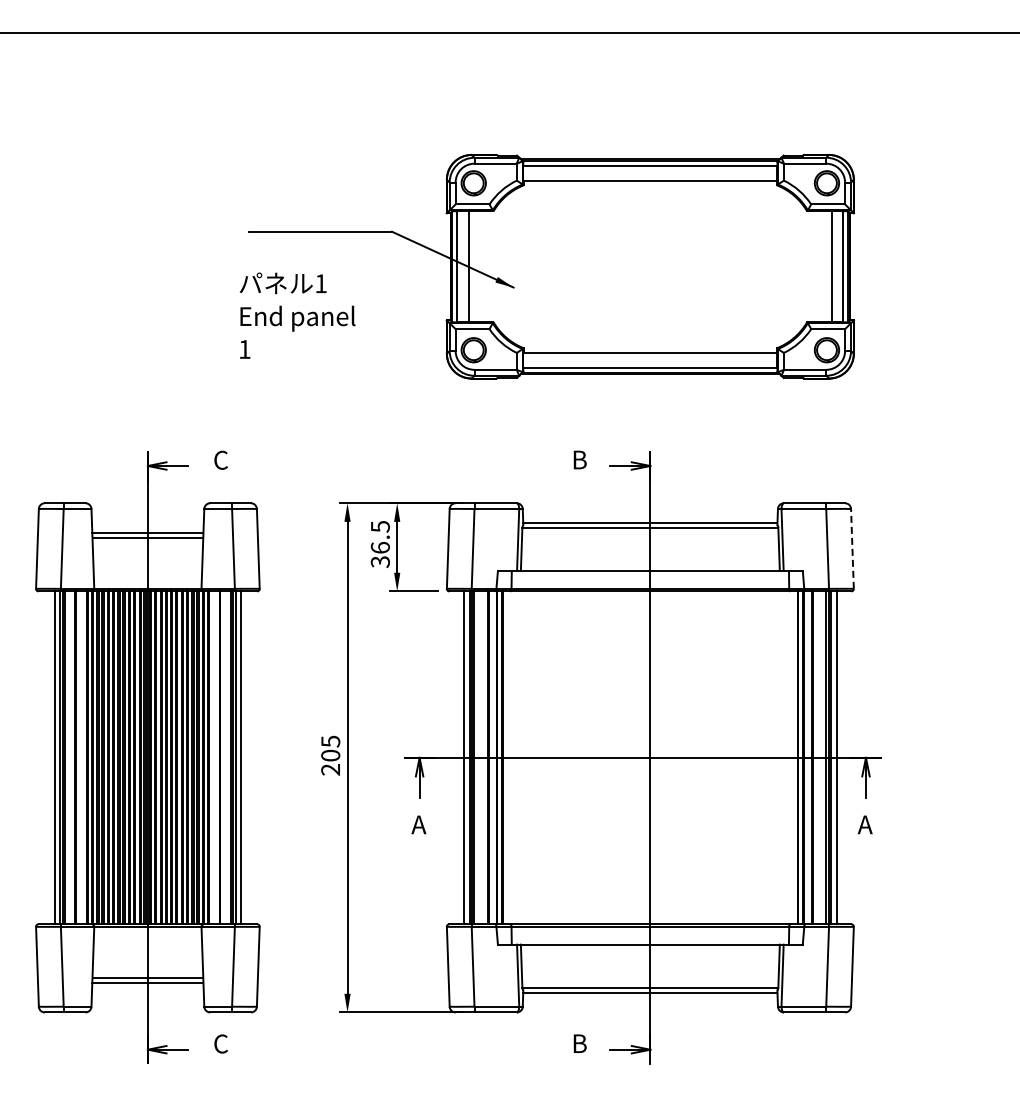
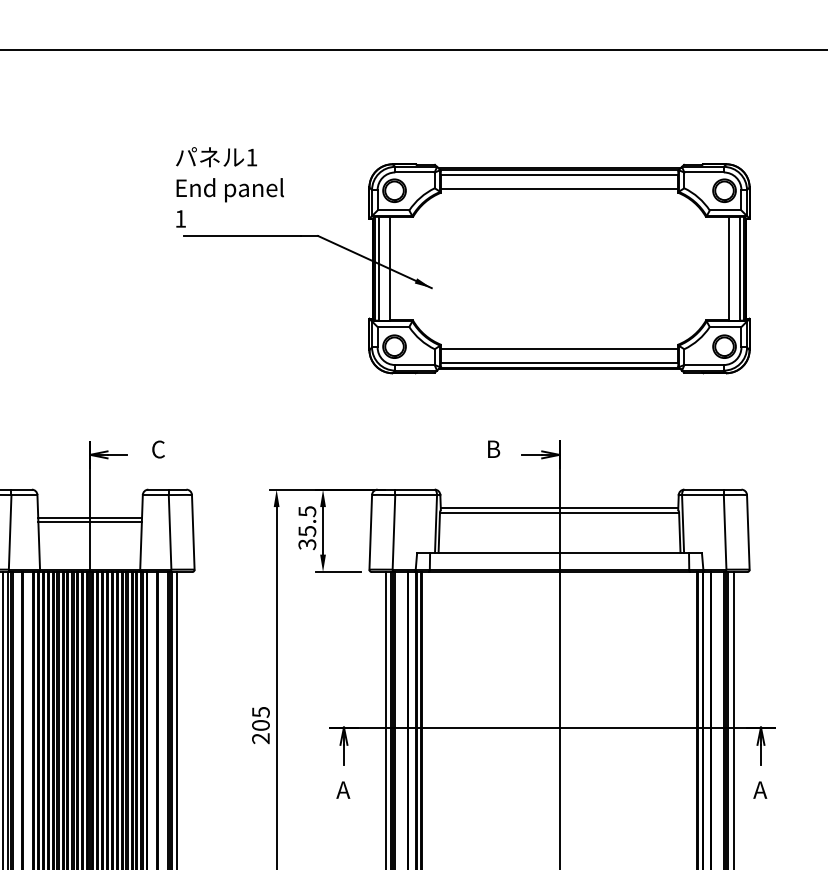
text: (297, 315) -> (229, 187), moved
text: (379, 547) -> (306, 531), 36.5 -> 35.5
line: (852, 548) -> (748, 531), dashed -> solid

